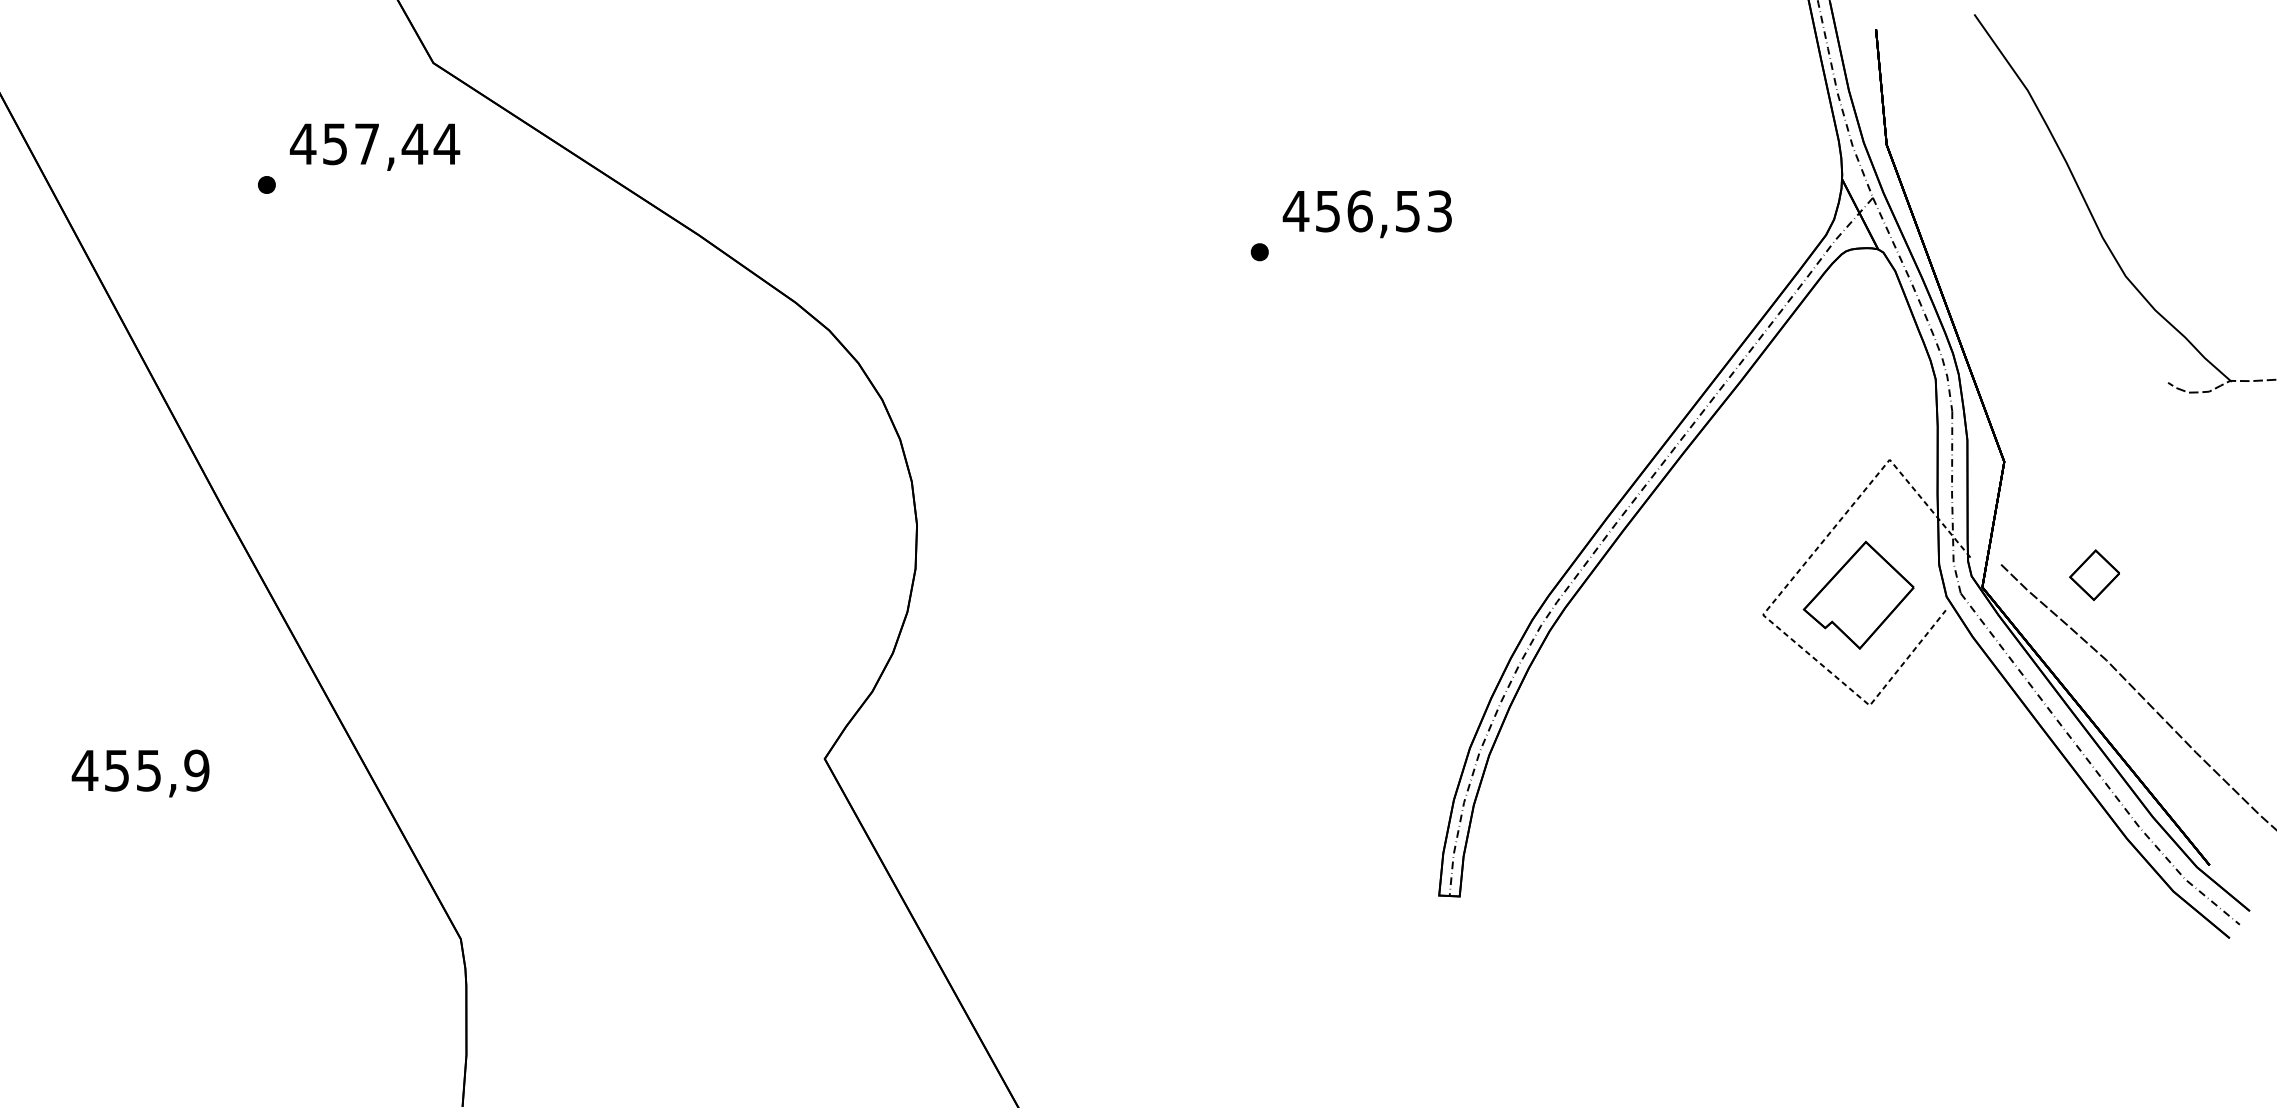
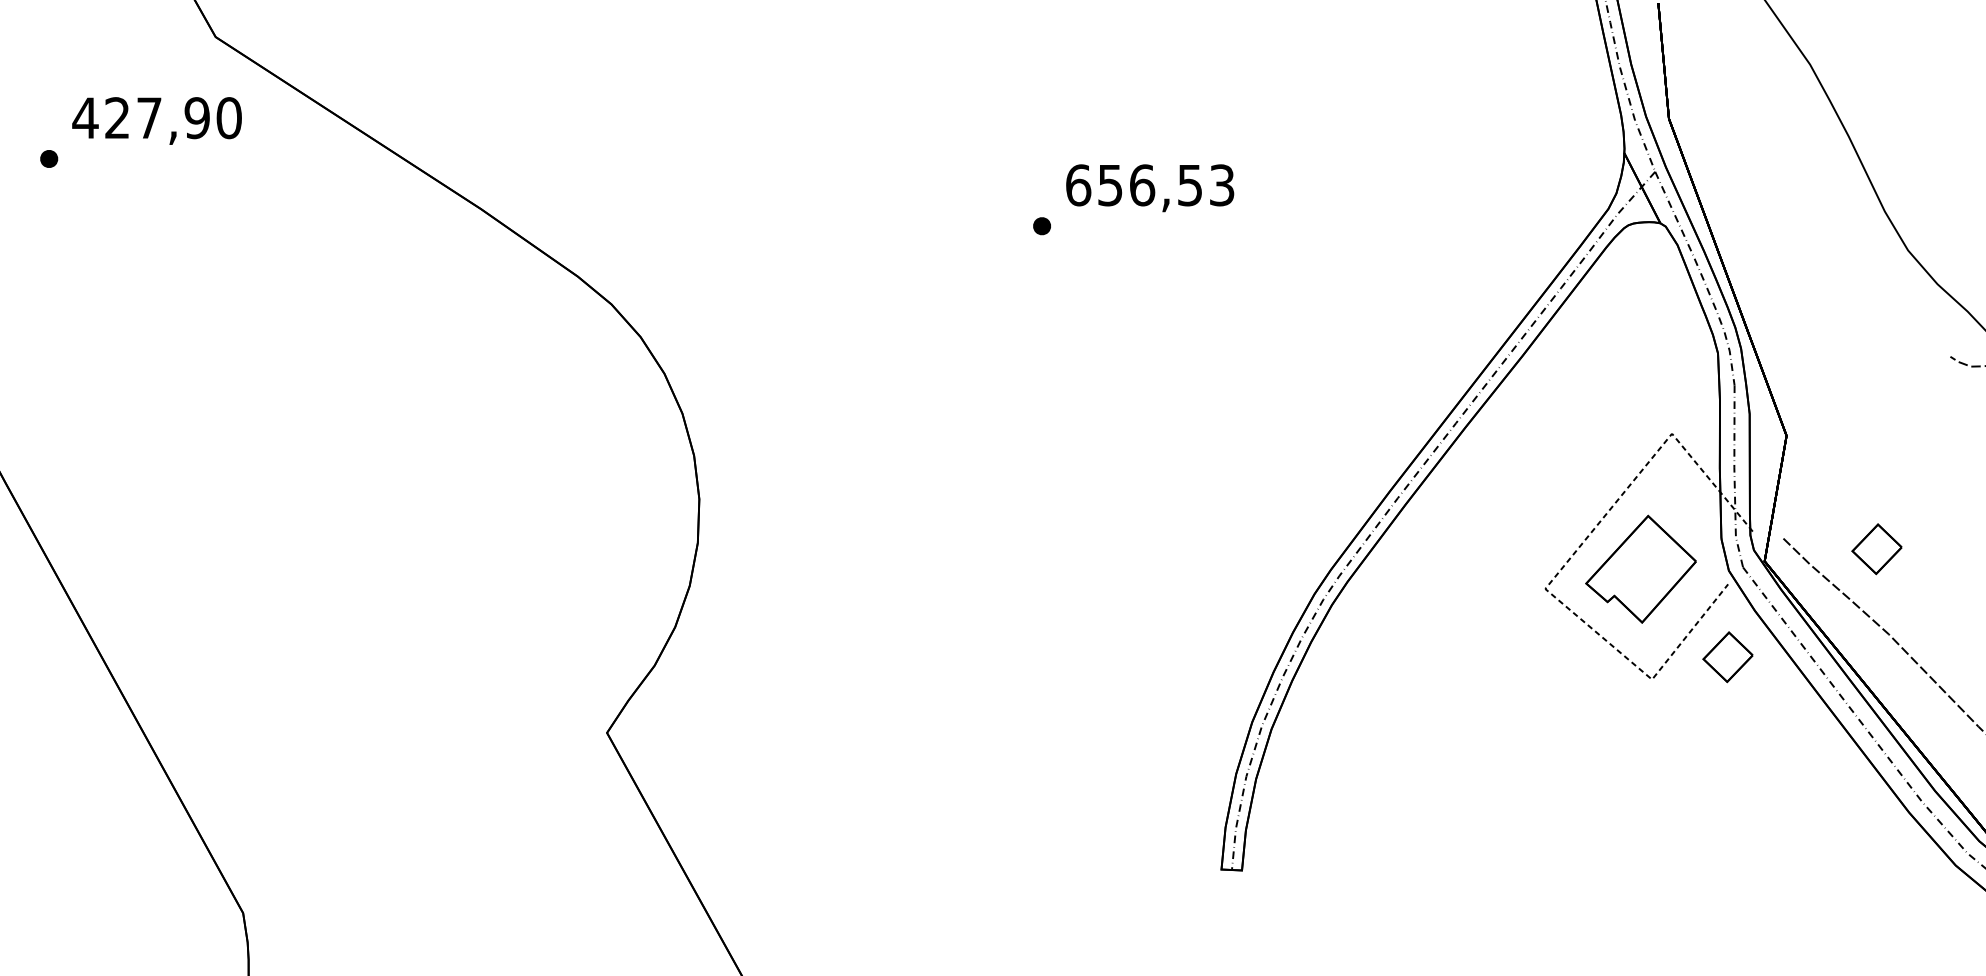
text: (391, 144) -> (173, 118), 457,44 -> 427,90
text: (1295, 211) -> (1077, 185), 456,53 -> 656,53
part: (1945, 682) -> (1727, 656), added

